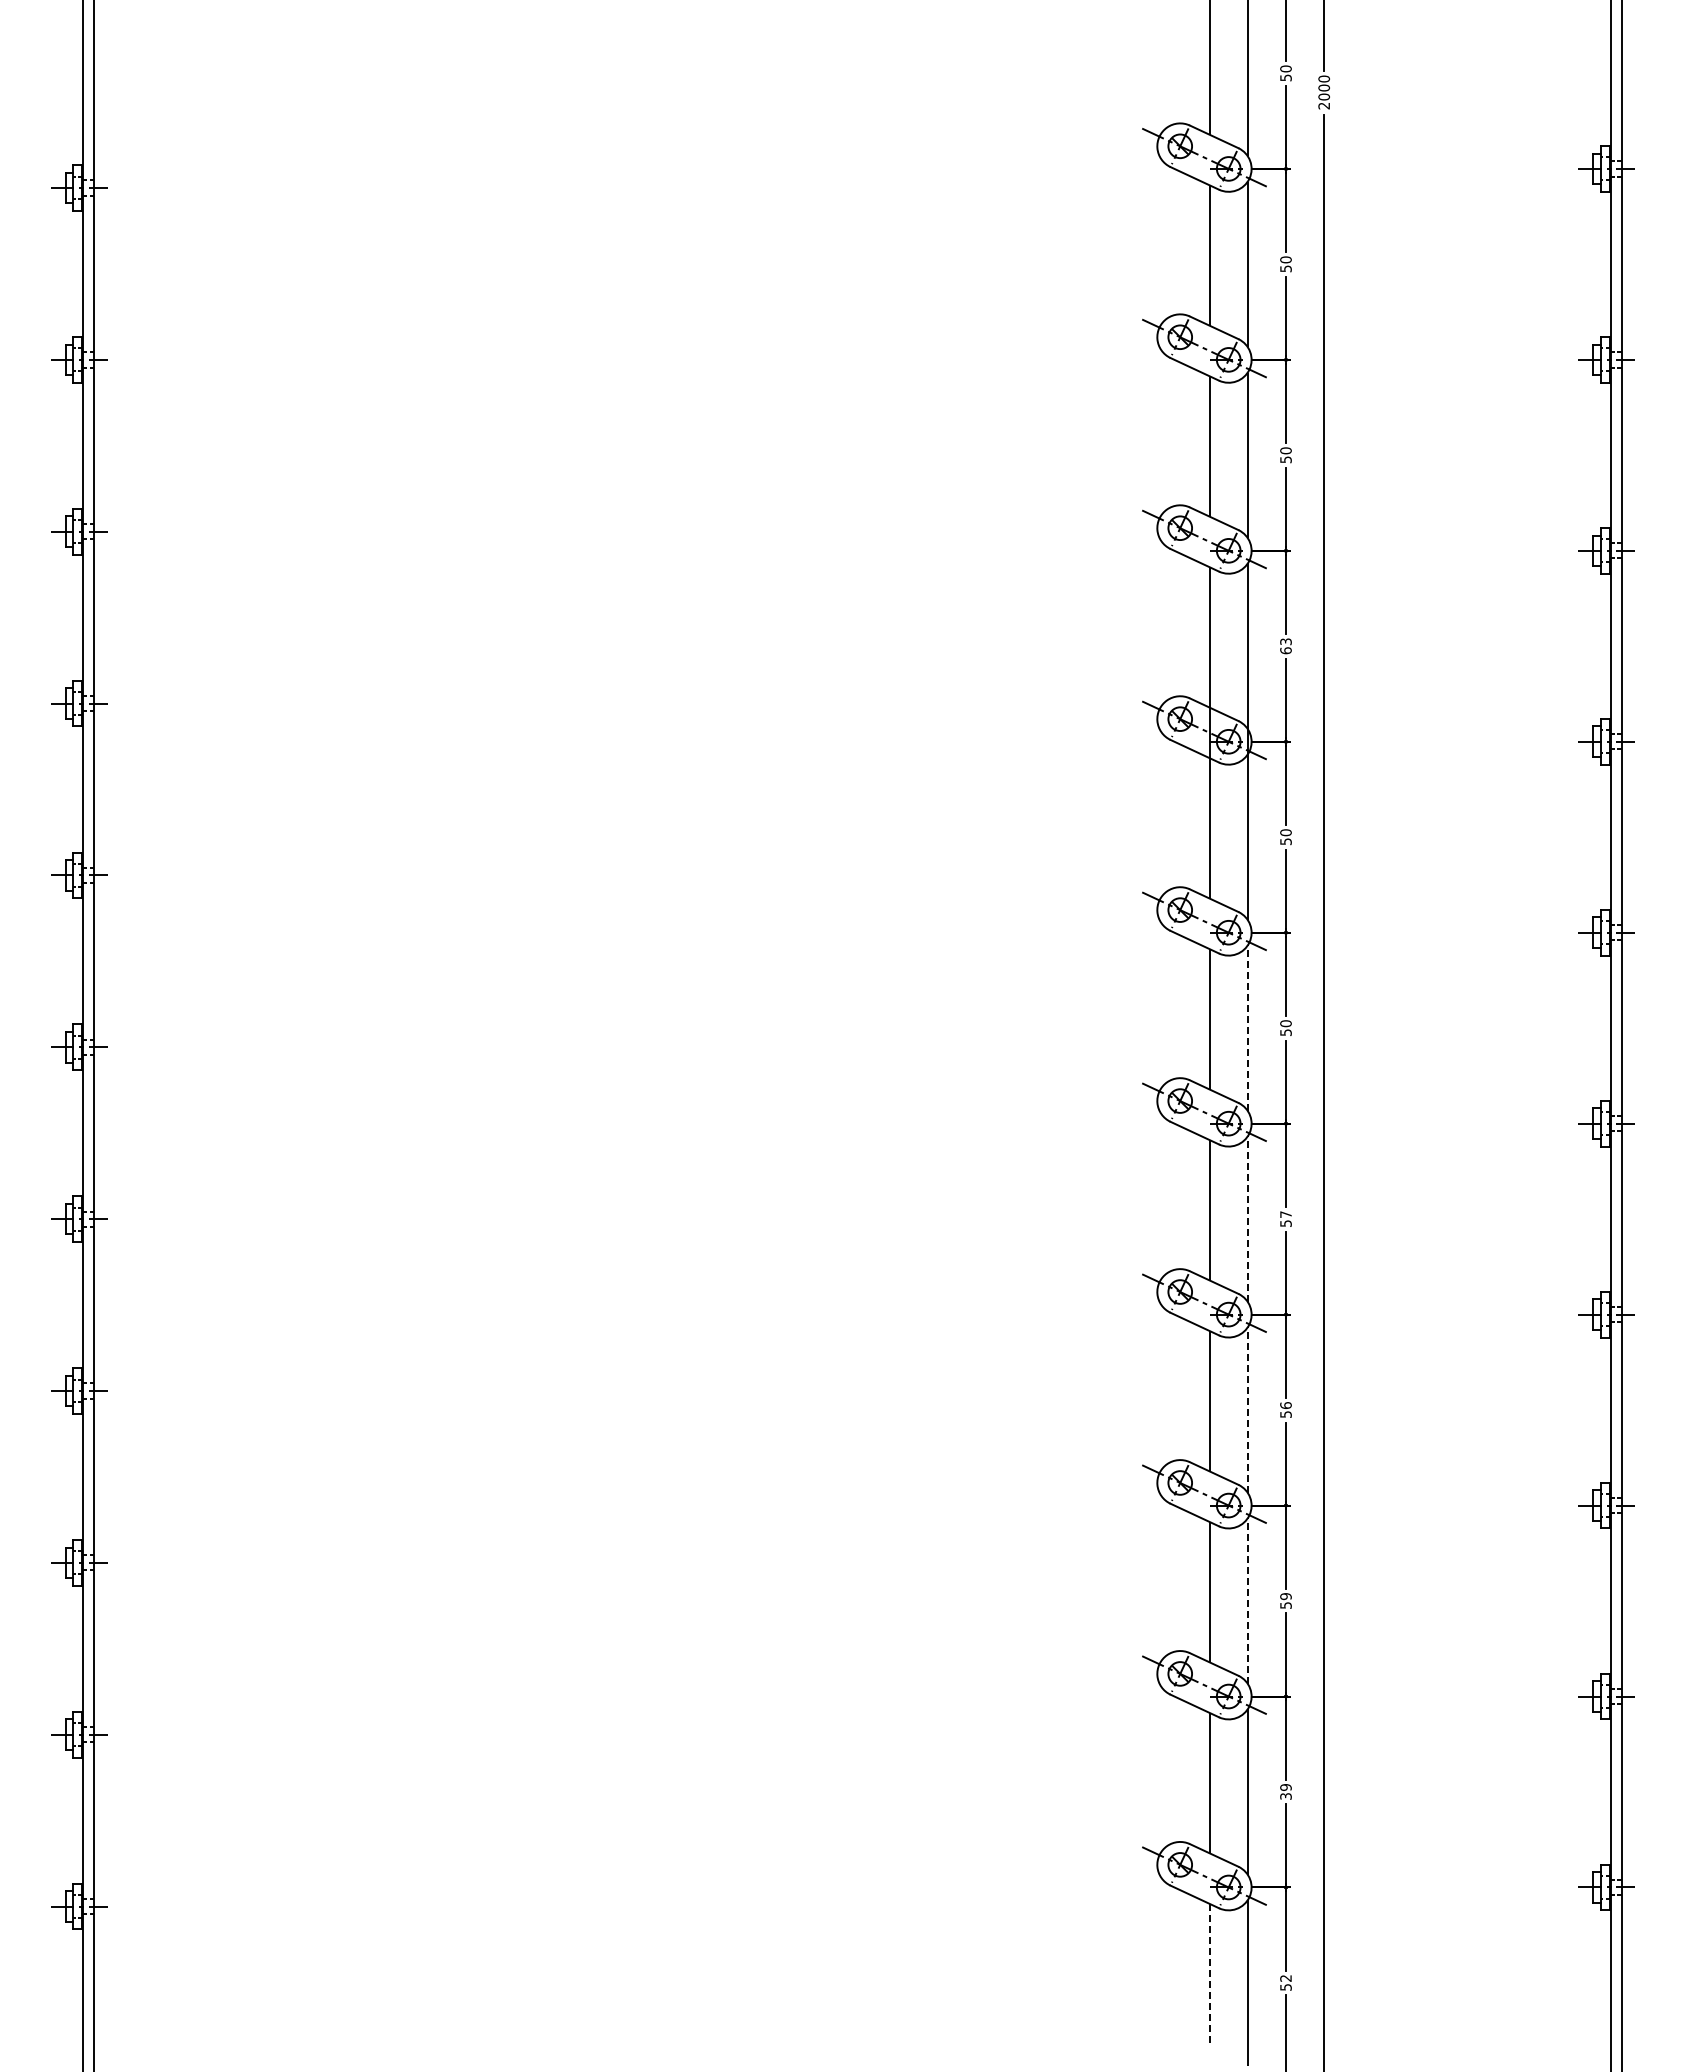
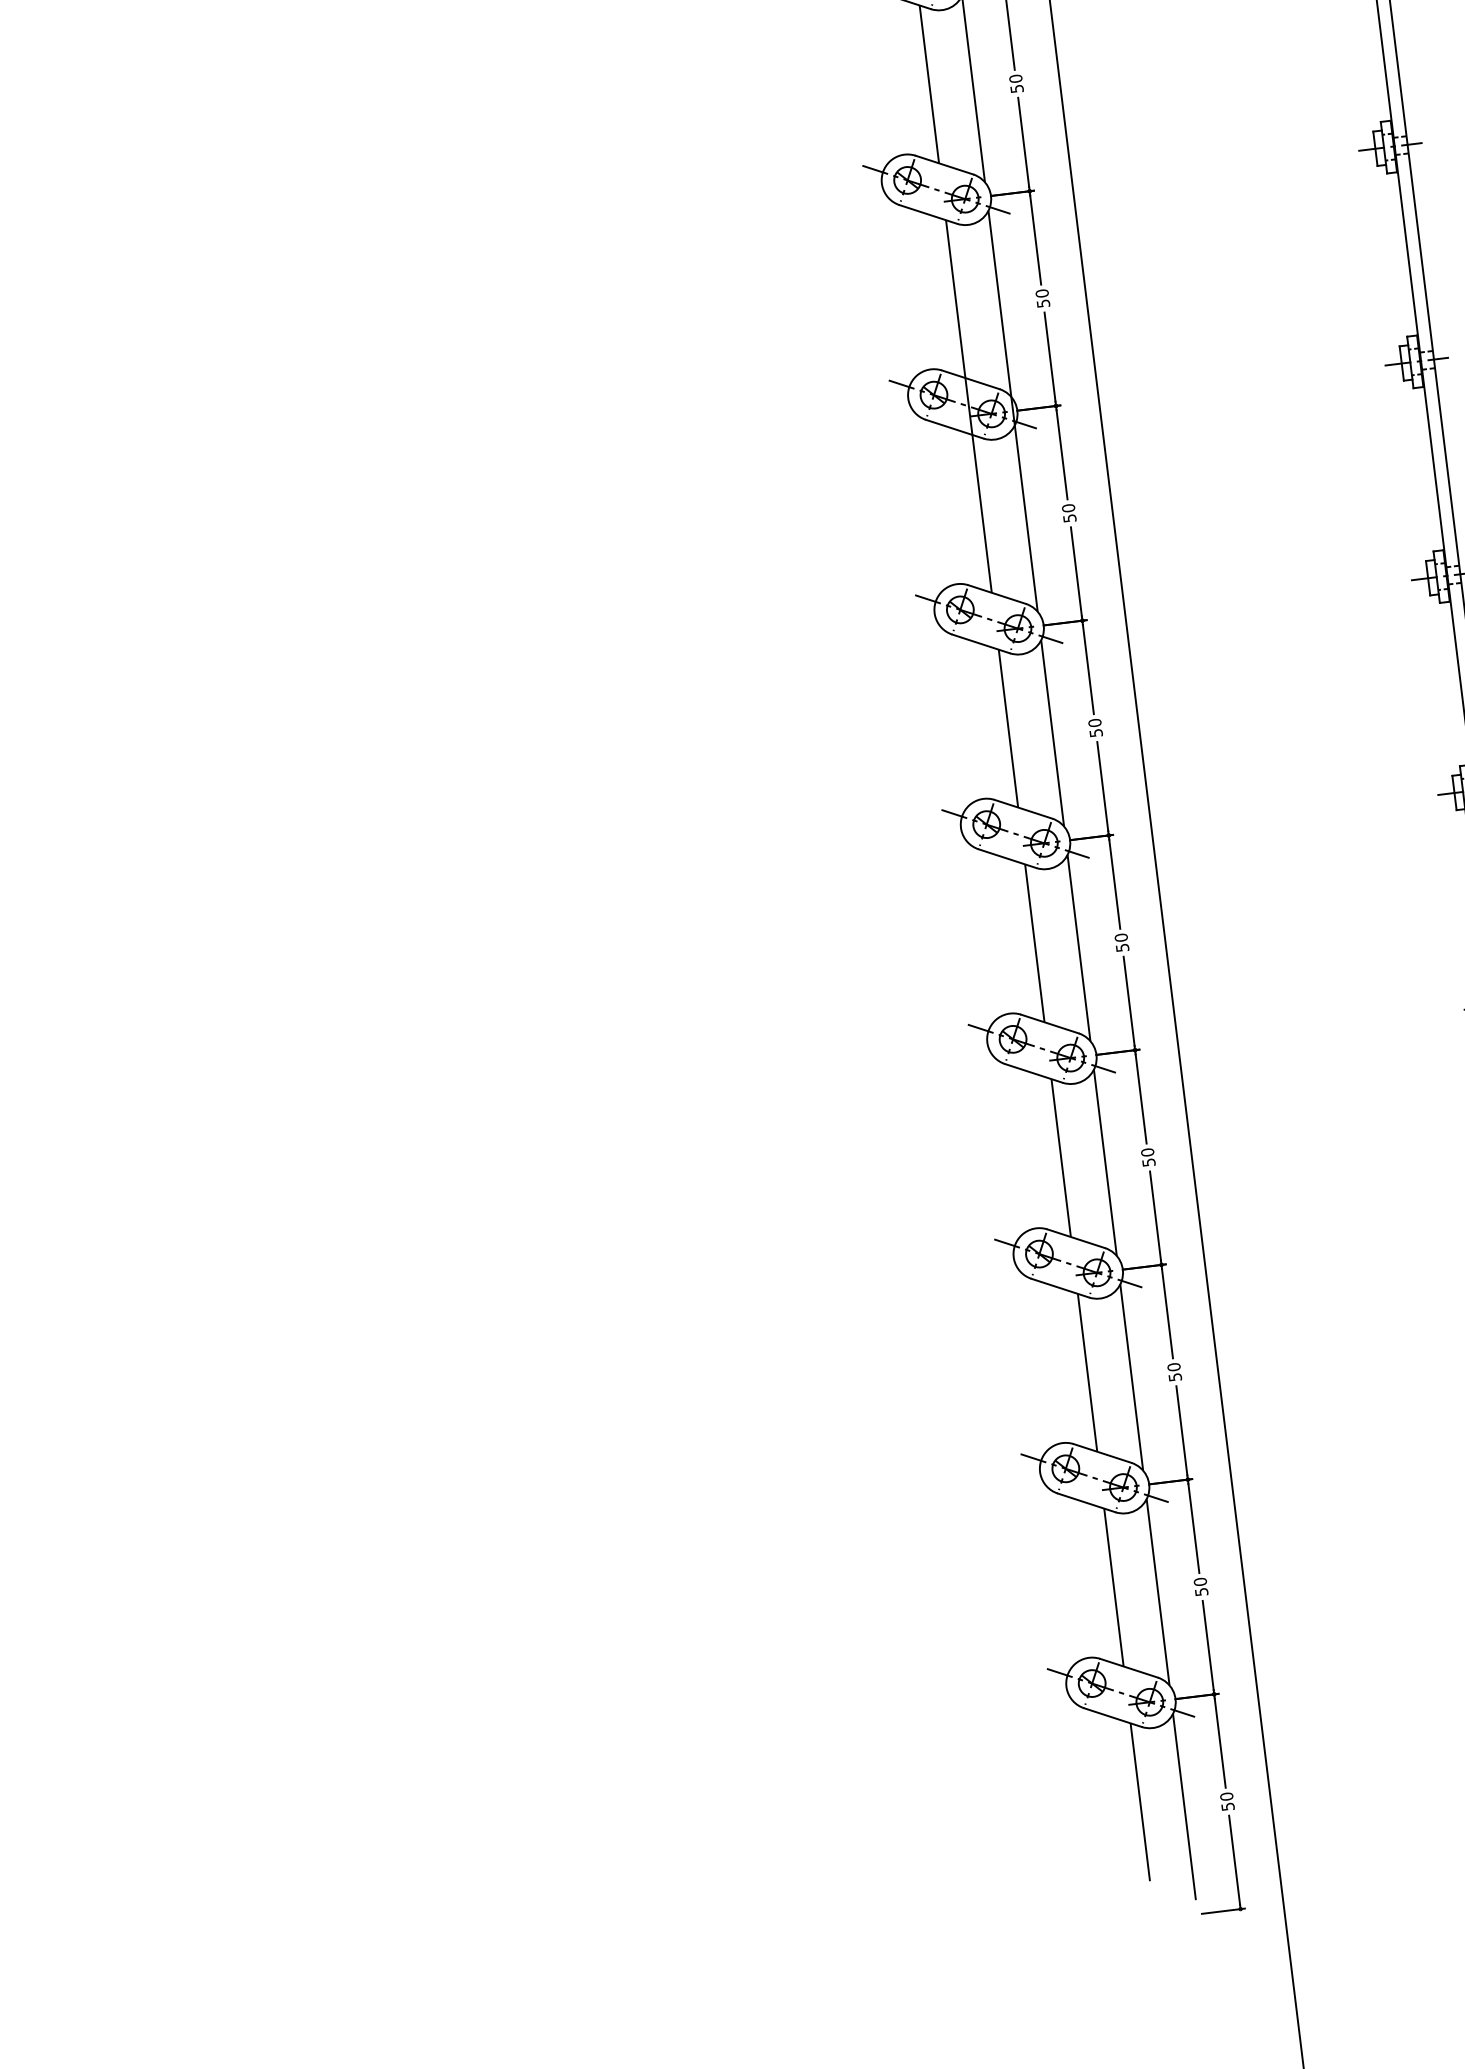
text: (1285, 646) -> (1042, 298), 63 -> 50
line: (1247, 1028) -> (1052, 733), dashed -> solid
text: (1285, 1214) -> (1120, 937), 57 -> 50
line: (1247, 1219) -> (1078, 948), dashed -> solid
text: (1285, 1405) -> (1147, 1152), 56 -> 50
line: (1247, 1410) -> (1105, 1163), dashed -> solid
text: (1285, 1596) -> (1173, 1367), 59 -> 50
line: (1247, 1601) -> (1131, 1378), dashed -> solid
text: (1285, 1791) -> (1200, 1586), 39 -> 50
line: (1209, 1974) -> (1140, 1802), dashed -> solid
text: (1285, 1978) -> (1226, 1796), 52 -> 50

